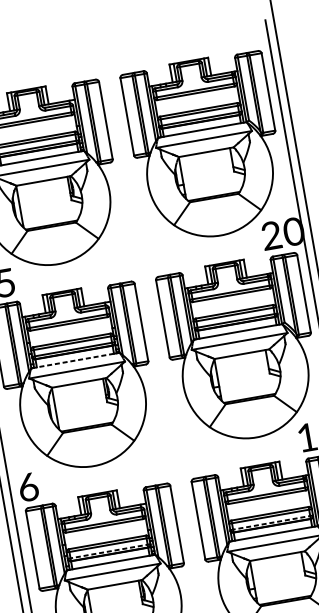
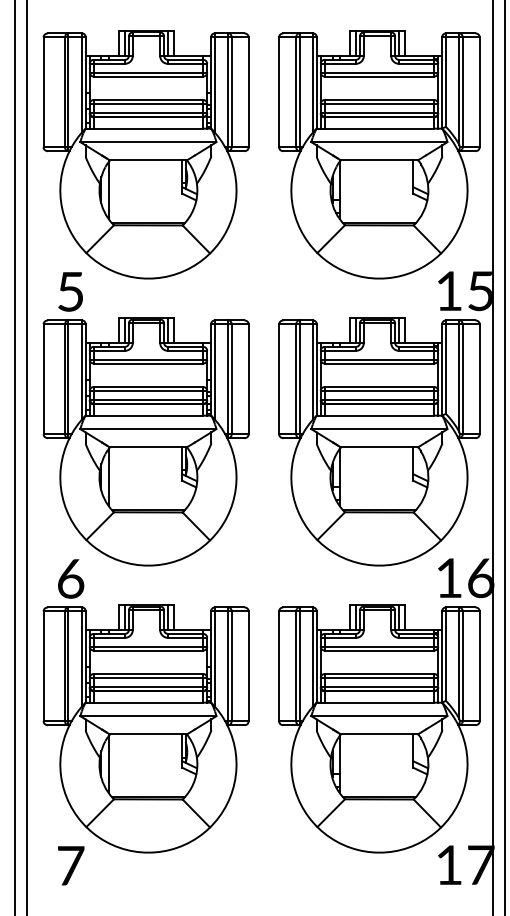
text: (283, 233) -> (465, 291), 20 -> 15
line: (73, 360) -> (145, 415), dashed -> solid
text: (28, 486) -> (71, 578), moved
line: (271, 522) -> (379, 686), dashed -> solid
line: (109, 551) -> (148, 686), dashed -> solid

